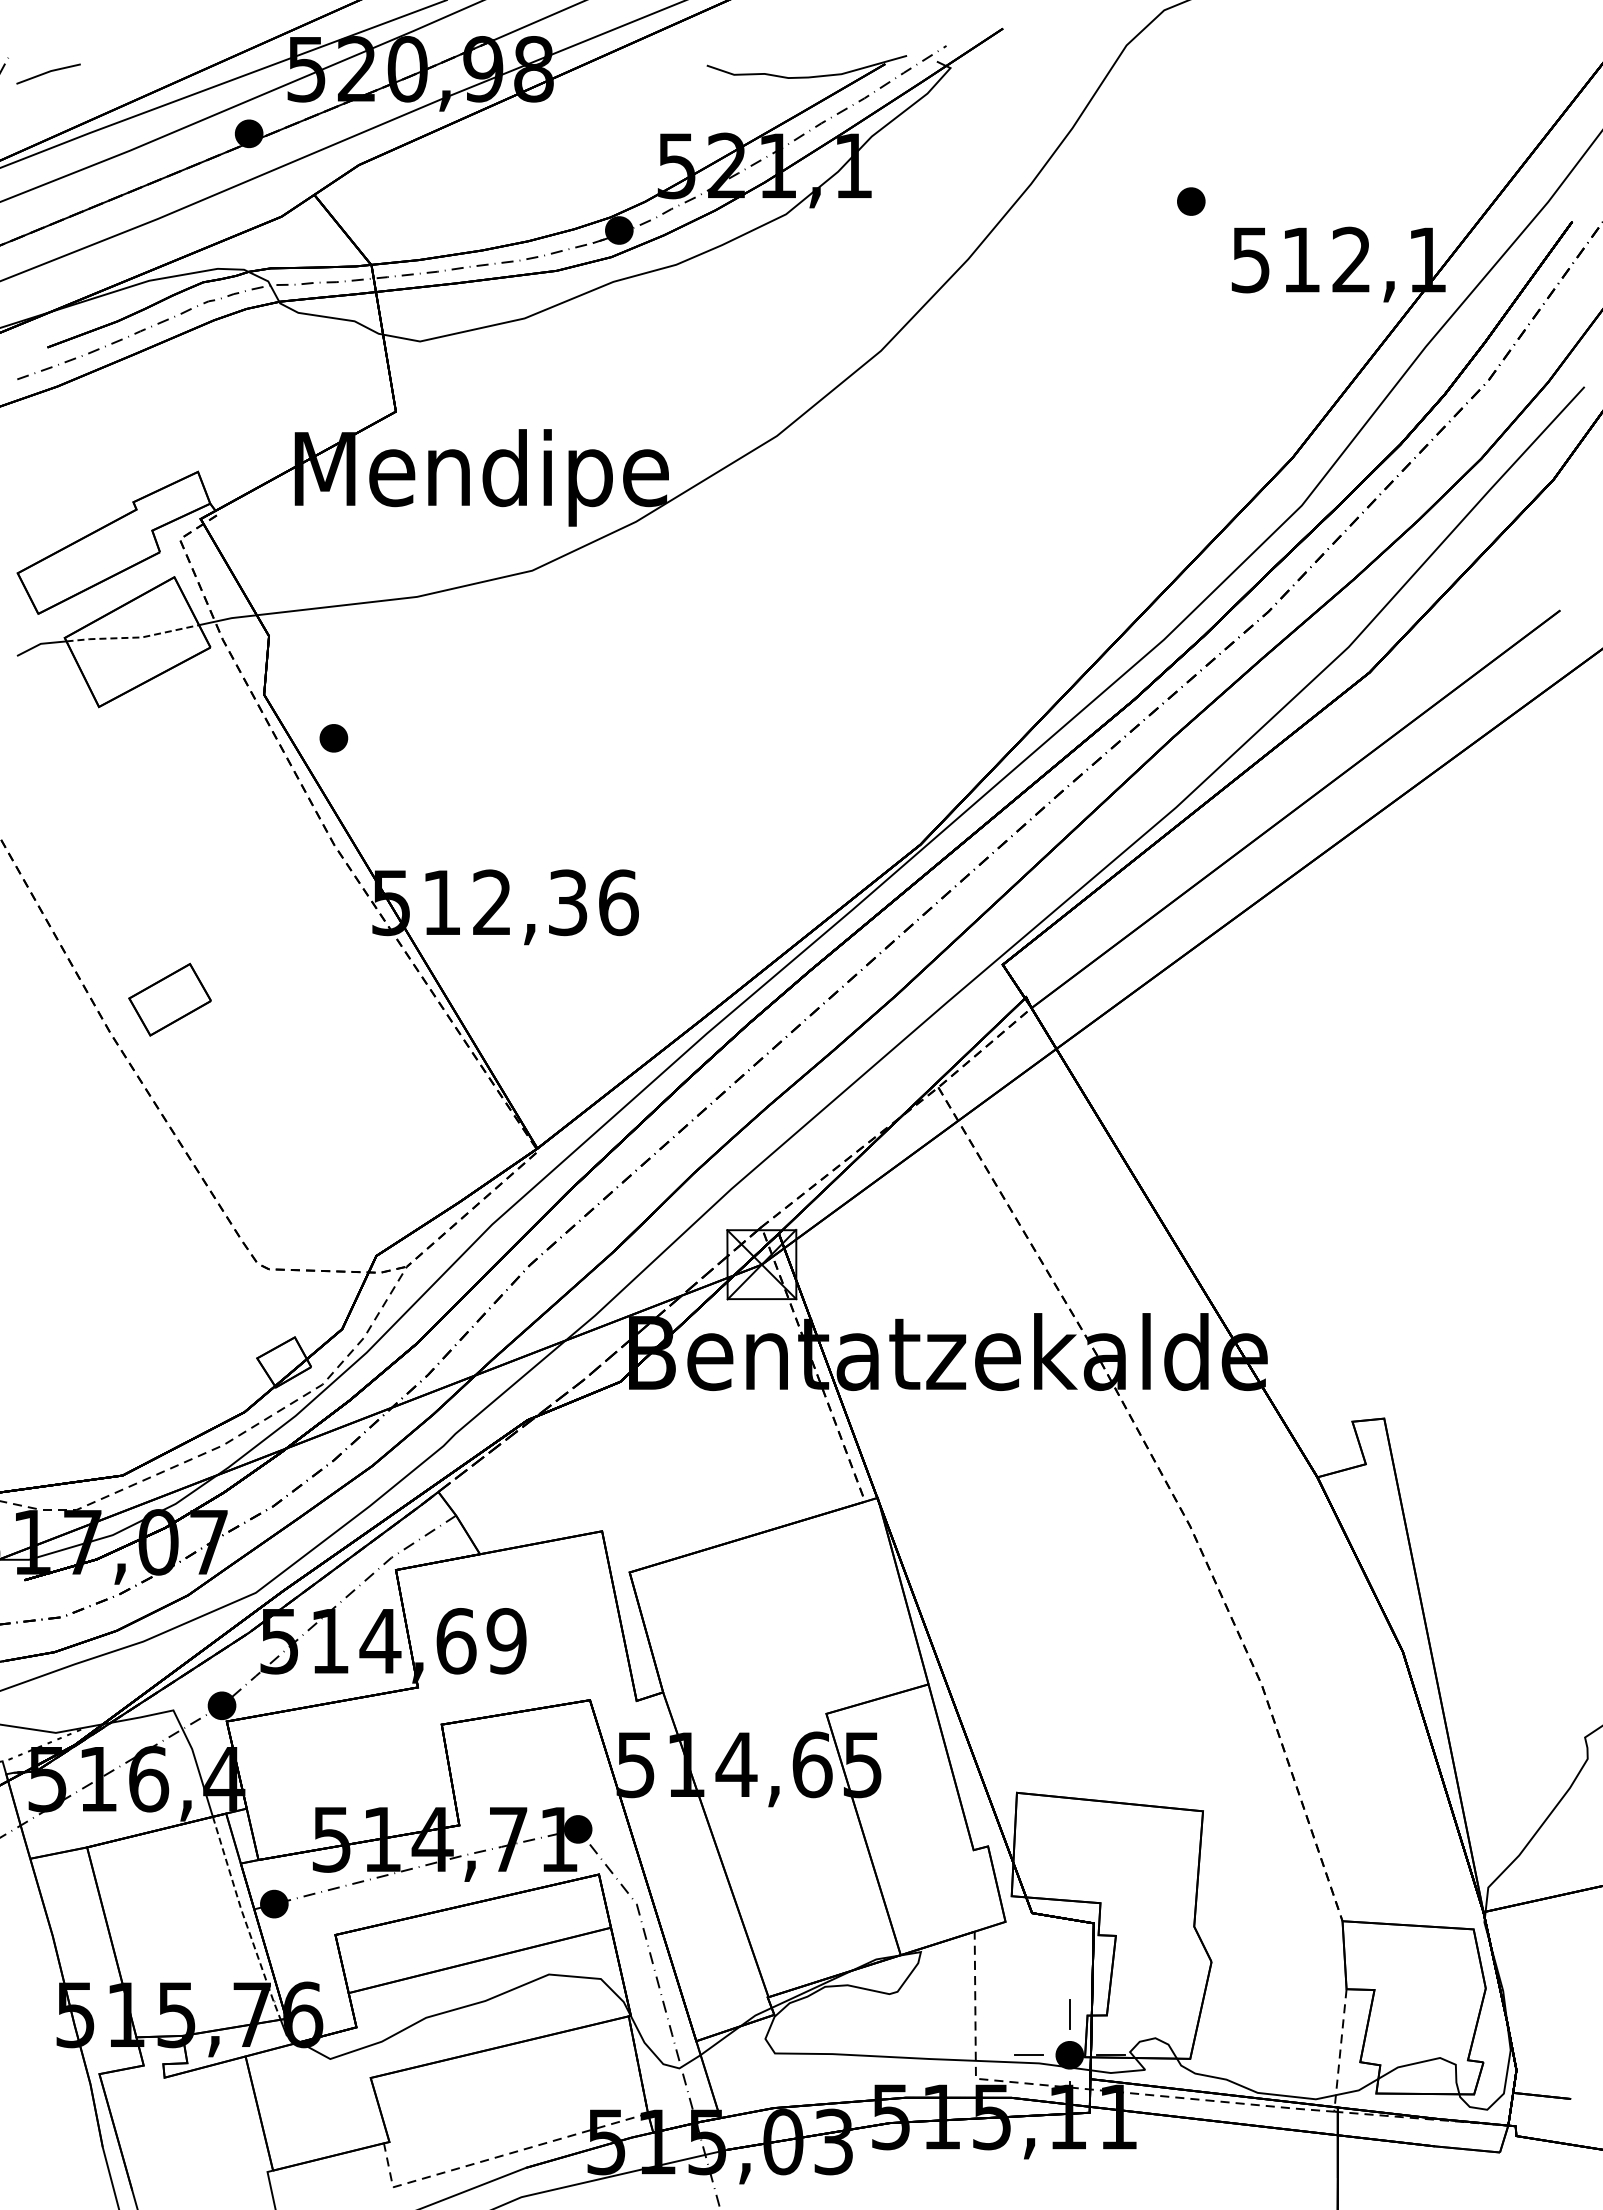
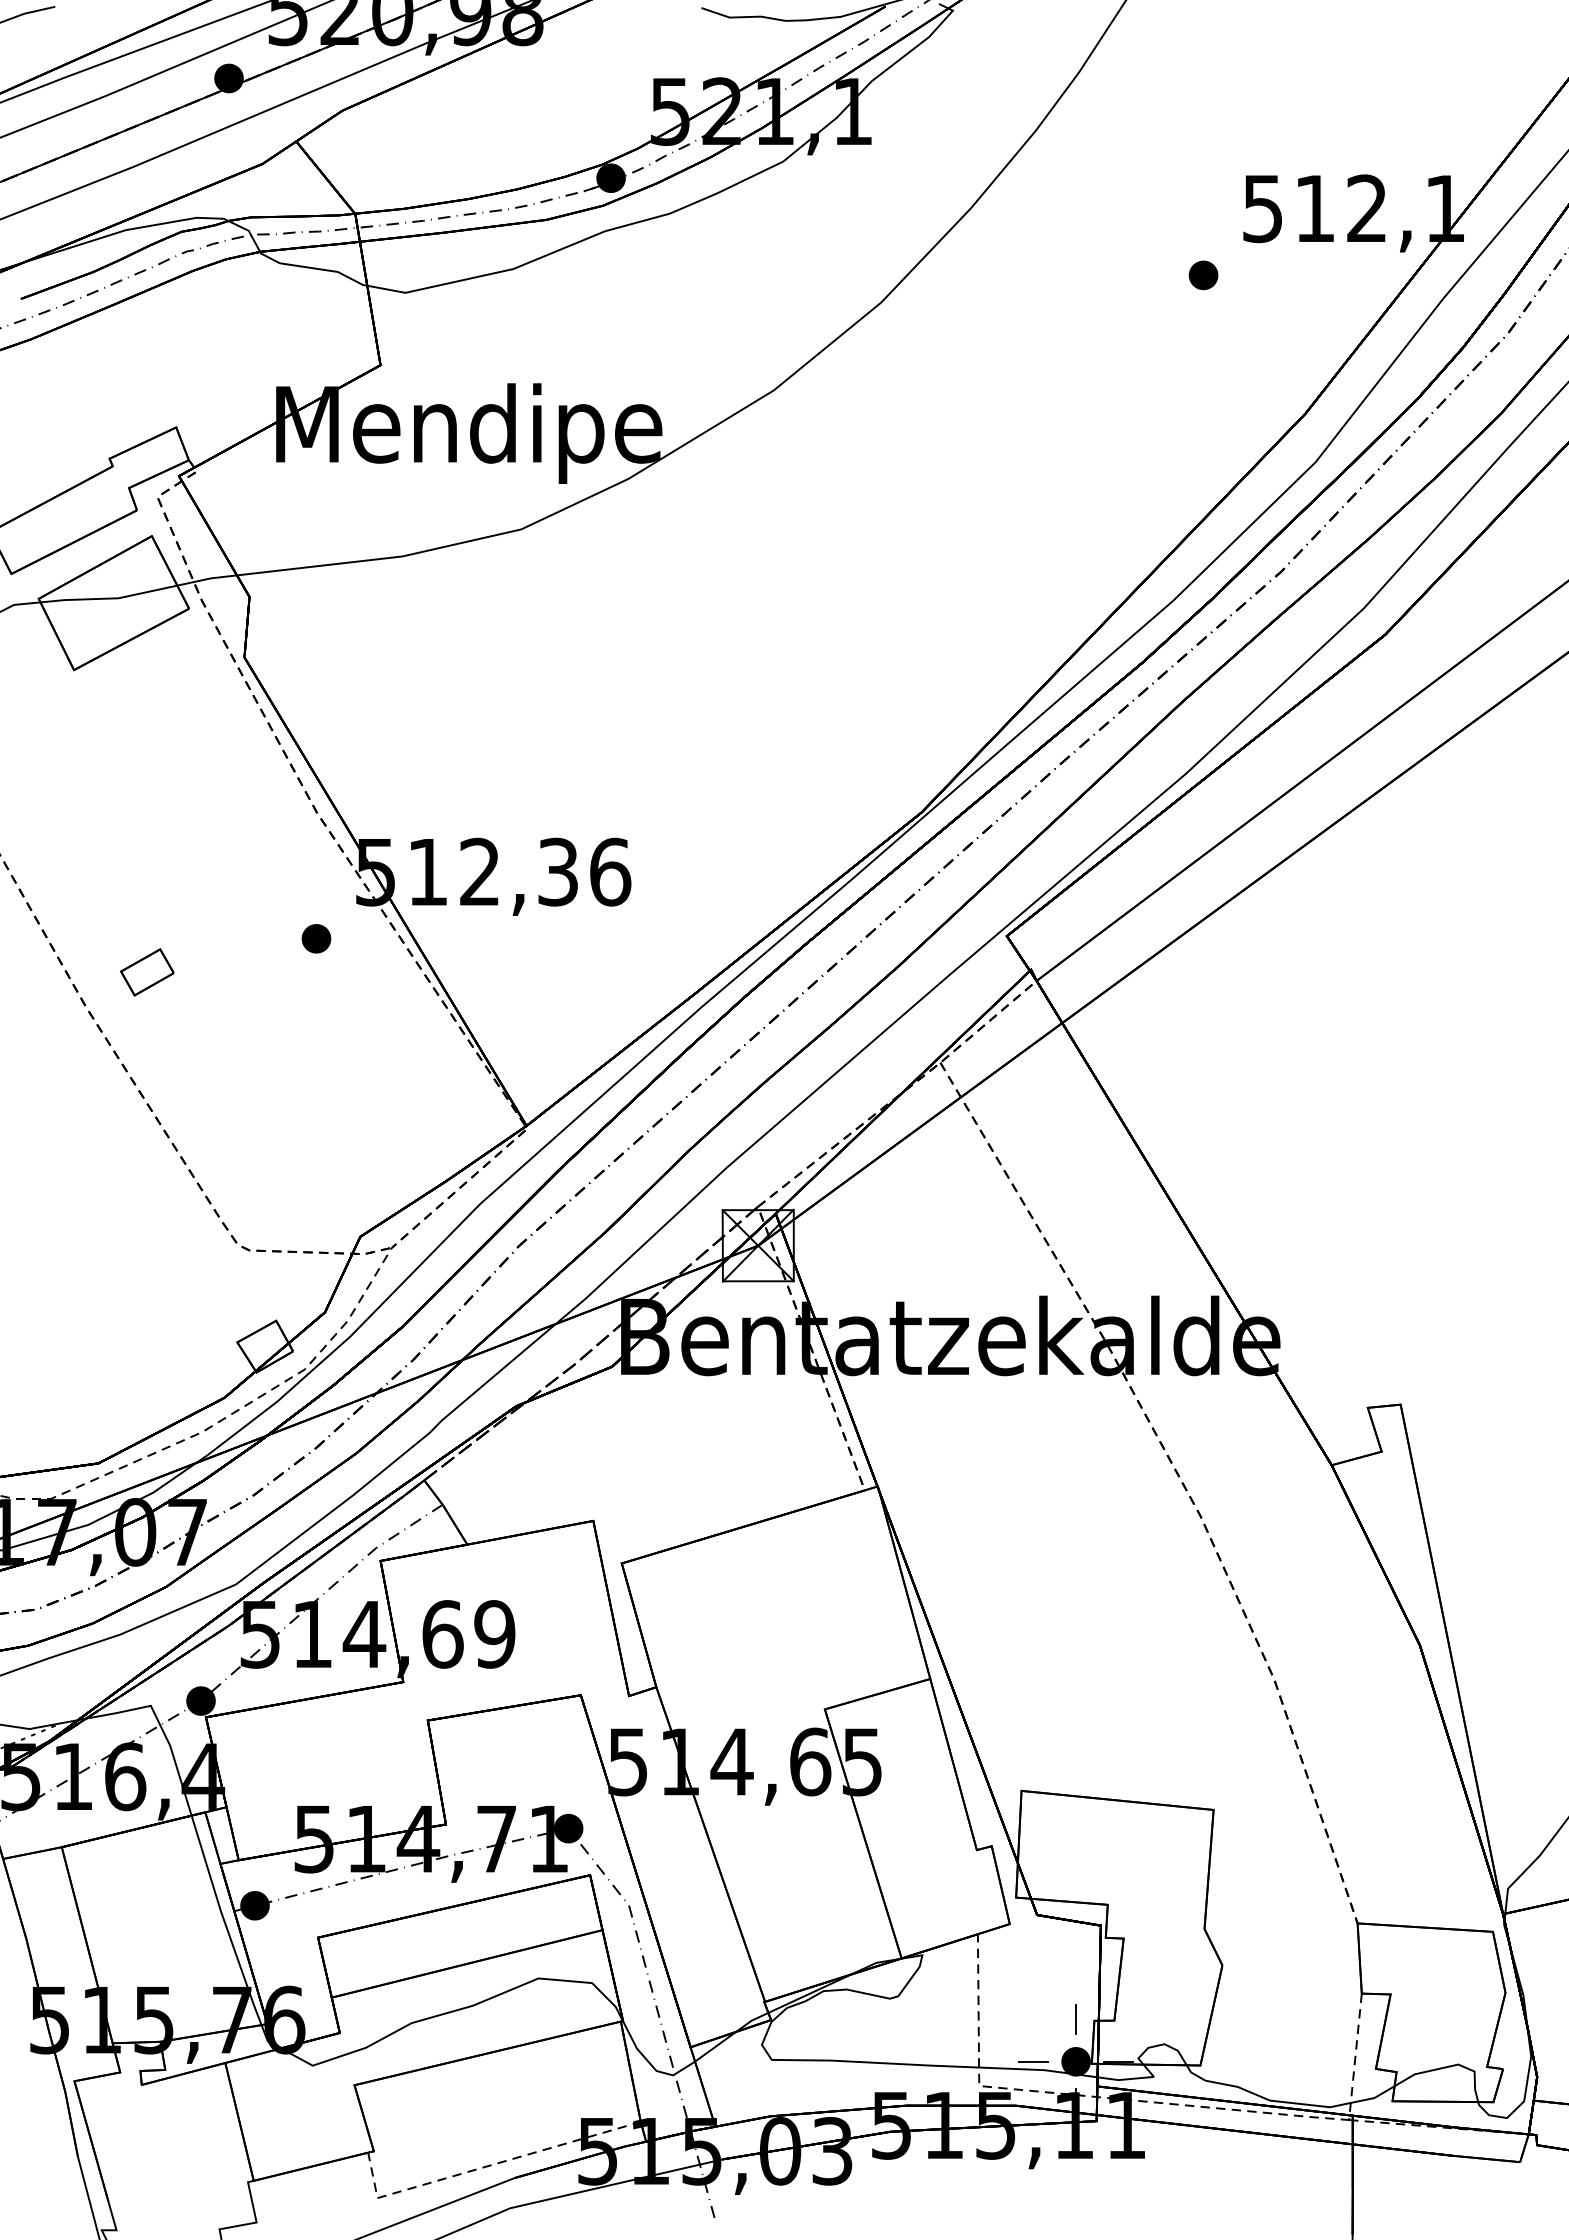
part: (1191, 201) -> (1203, 275), moved
line: (133, 637) -> (109, 598), dashed -> solid
part: (333, 738) -> (316, 938), moved
part: (169, 999) -> (146, 972), size x0.62
line: (244, 1919) -> (224, 1921), dashed -> solid

